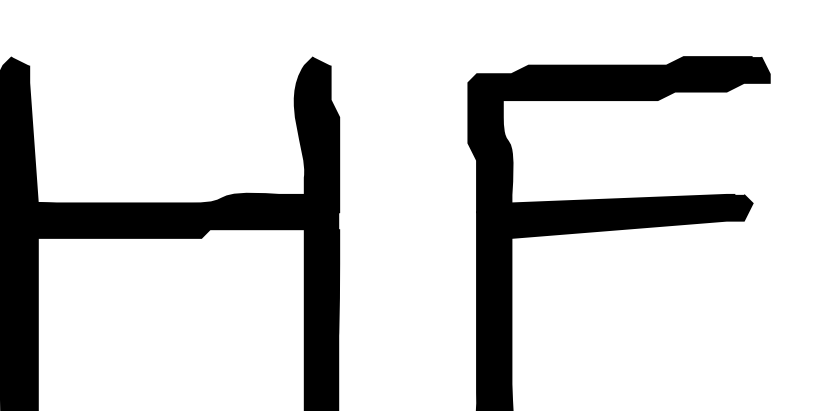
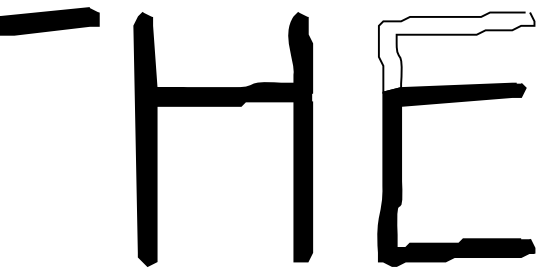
fill: (618, 134) -> (456, 52), removed

